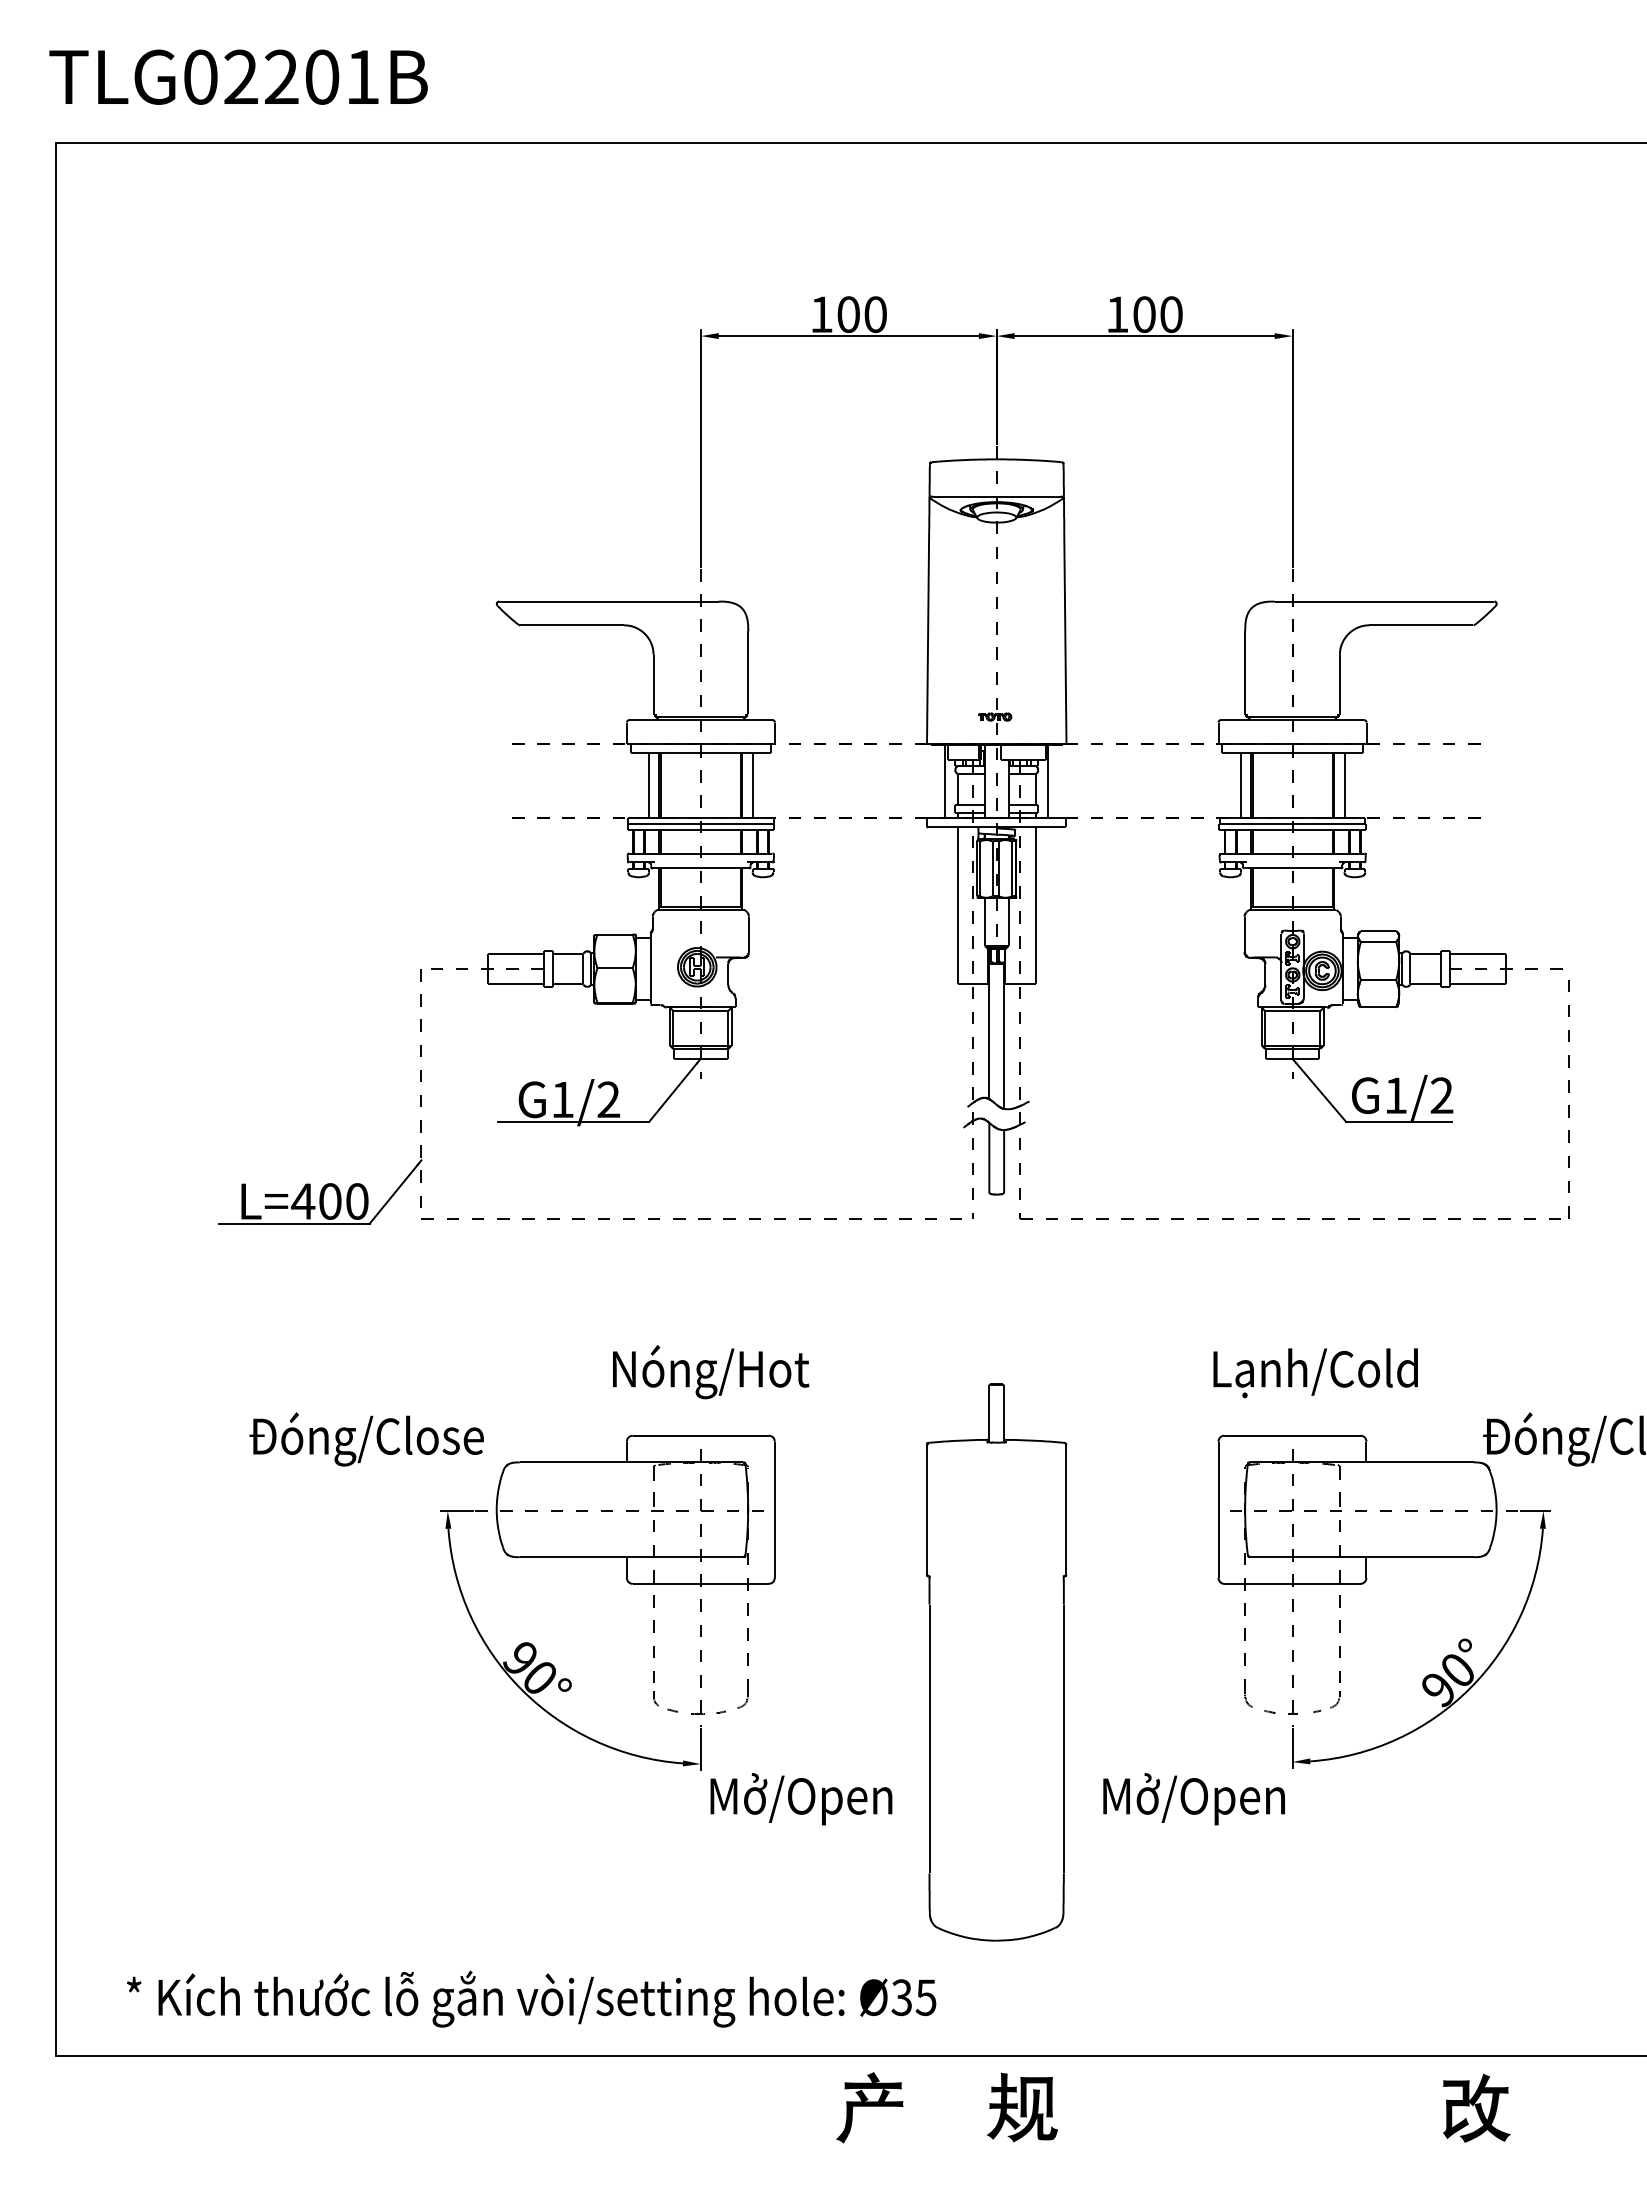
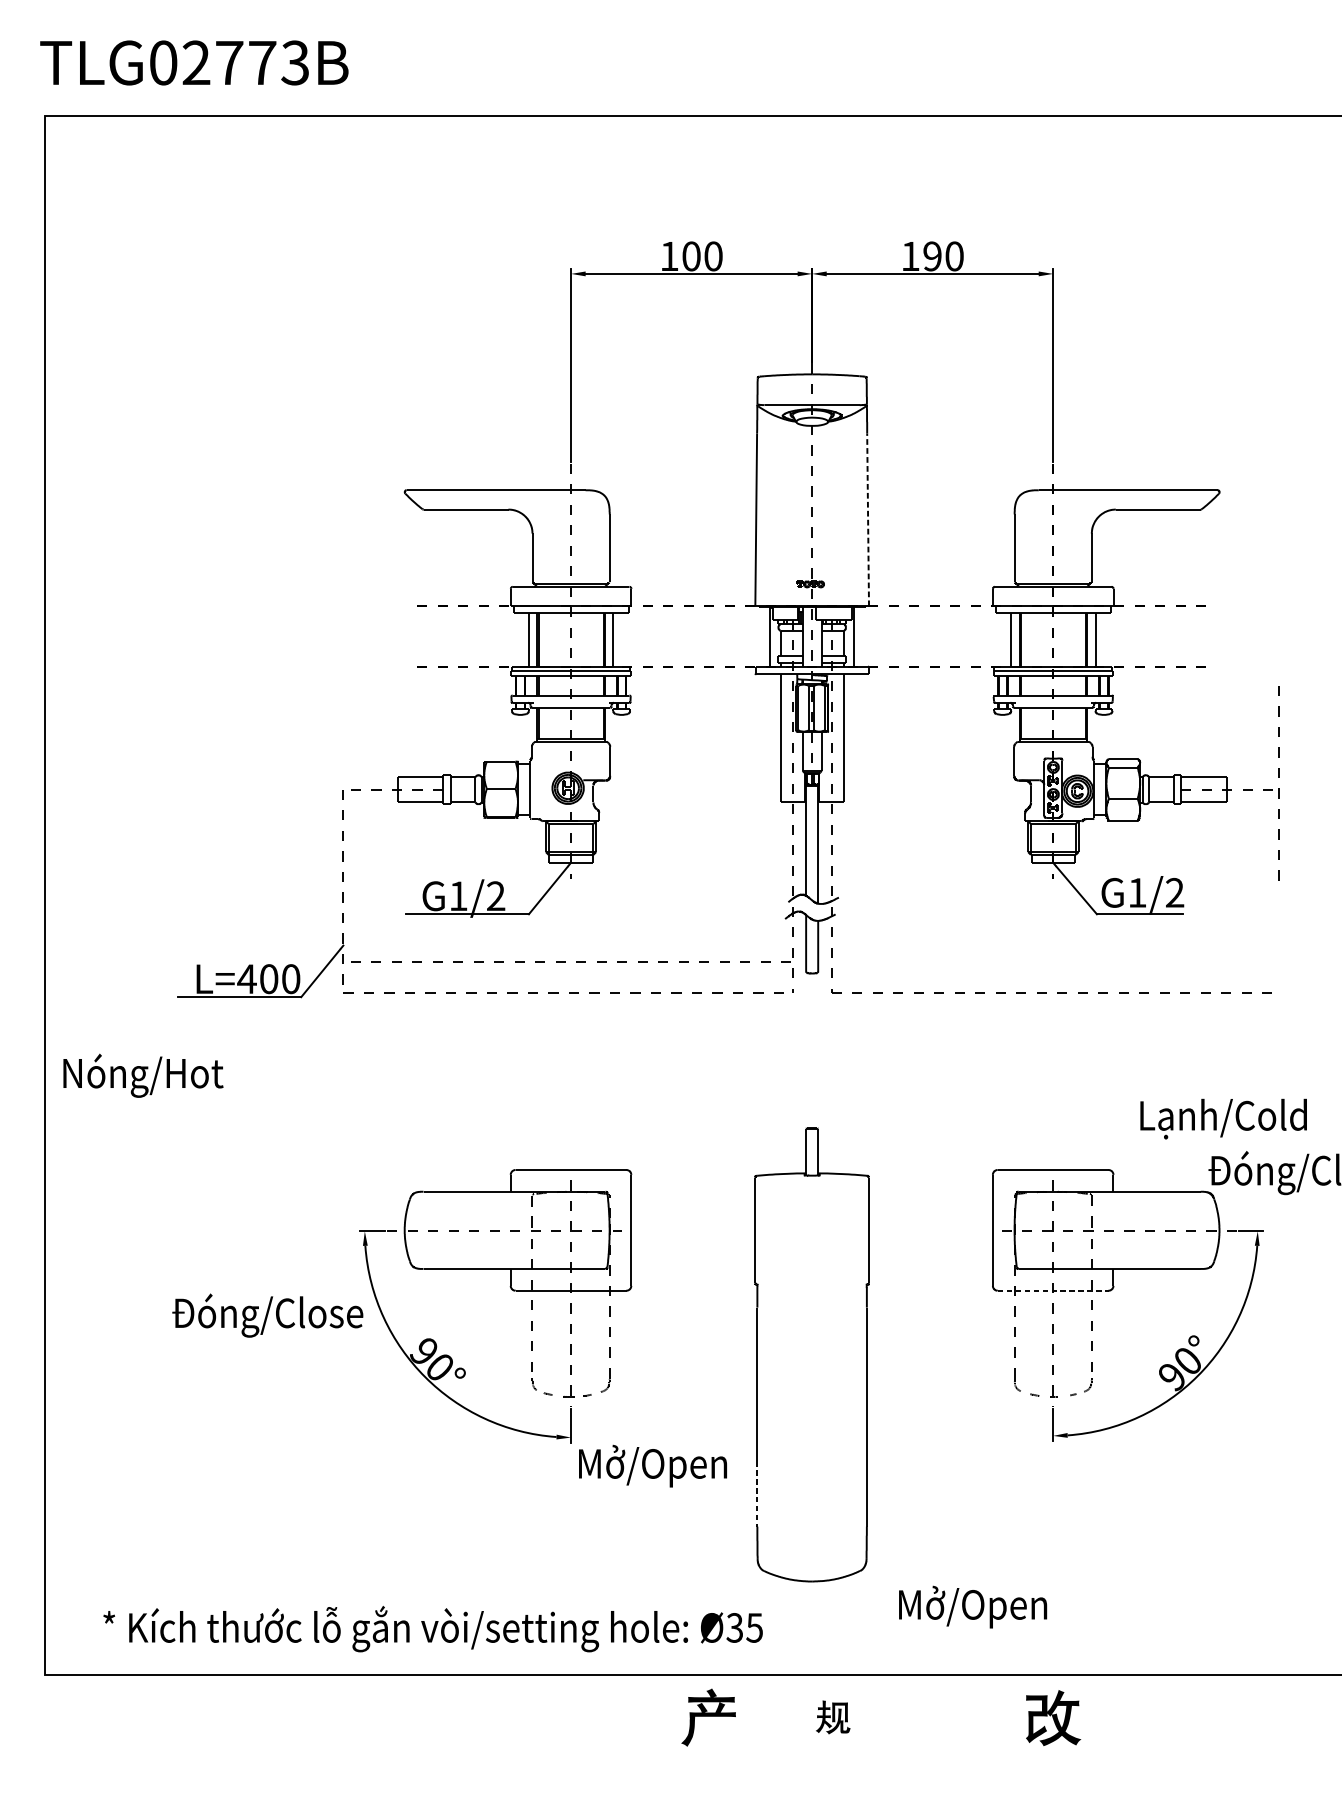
text: (321, 76) -> (261, 62), TLG02201B -> TLG02773B
text: (1144, 314) -> (932, 256), 100 -> 190
line: (1065, 637) -> (868, 519), solid -> dashed
line: (1568, 1105) -> (1278, 788), moved
line: (694, 1180) -> (565, 962), added
text: (711, 1372) -> (143, 1076), moved
text: (1315, 1373) -> (1223, 1119), moved
text: (366, 1439) -> (267, 1315), moved
line: (1292, 1583) -> (1053, 1290), solid -> dashed
text: (1193, 1799) -> (972, 1607), moved
line: (929, 1833) -> (757, 1494), solid -> dashed
part: (1022, 2107) -> (833, 1717), size x0.6
part: (1476, 2107) -> (1053, 1717), moved

